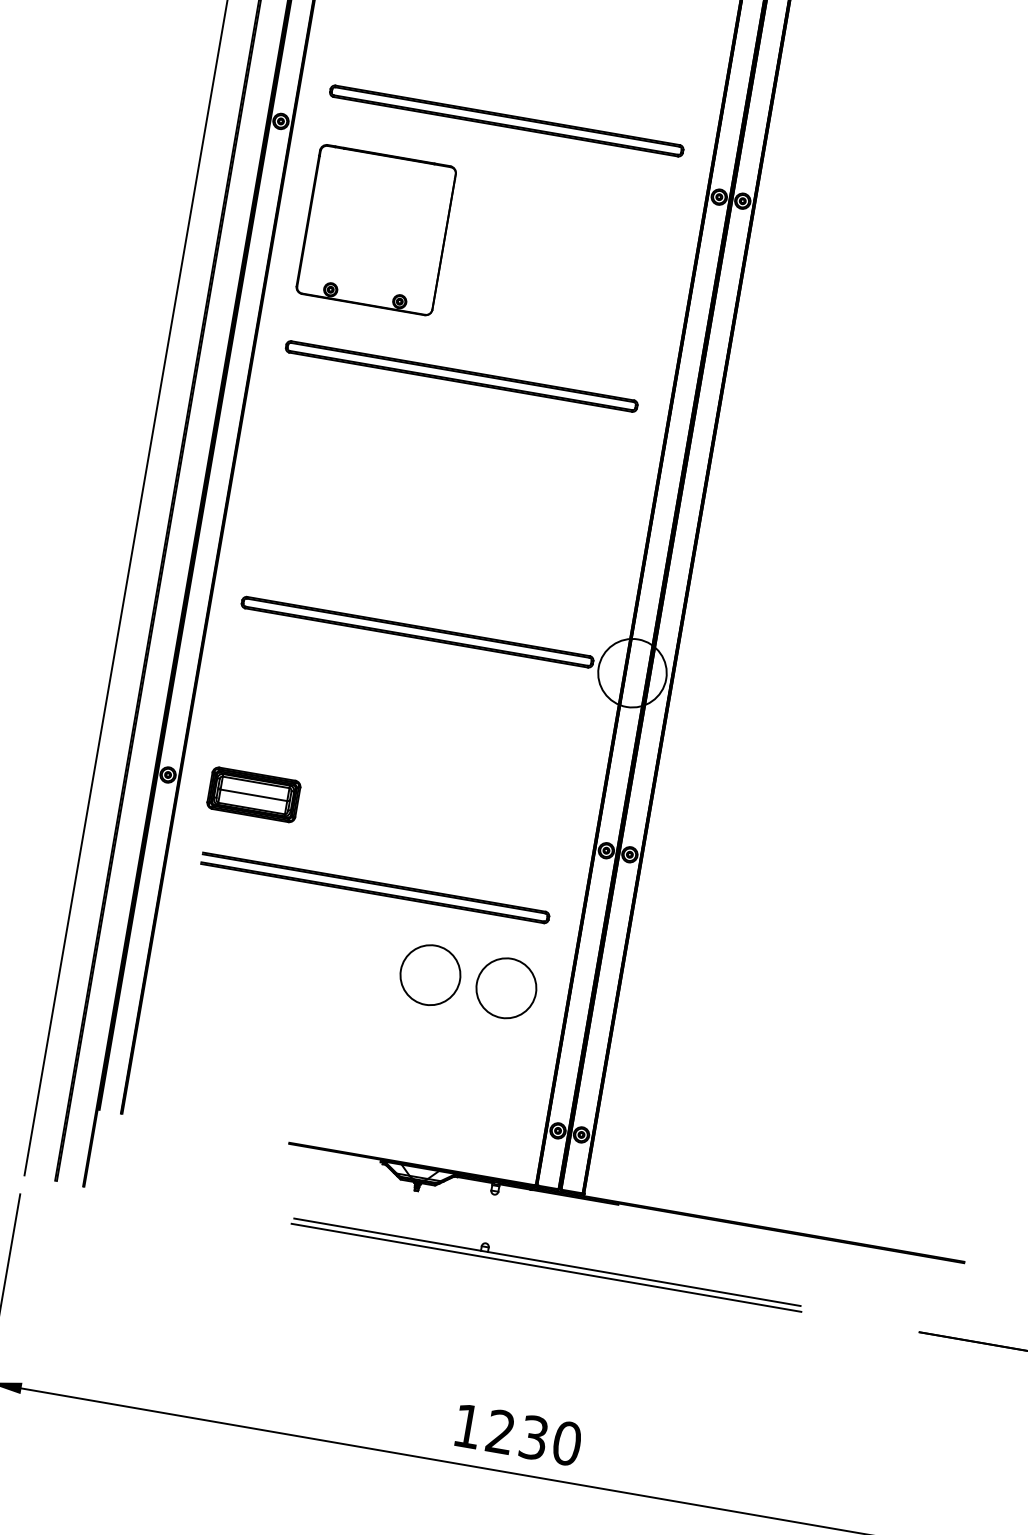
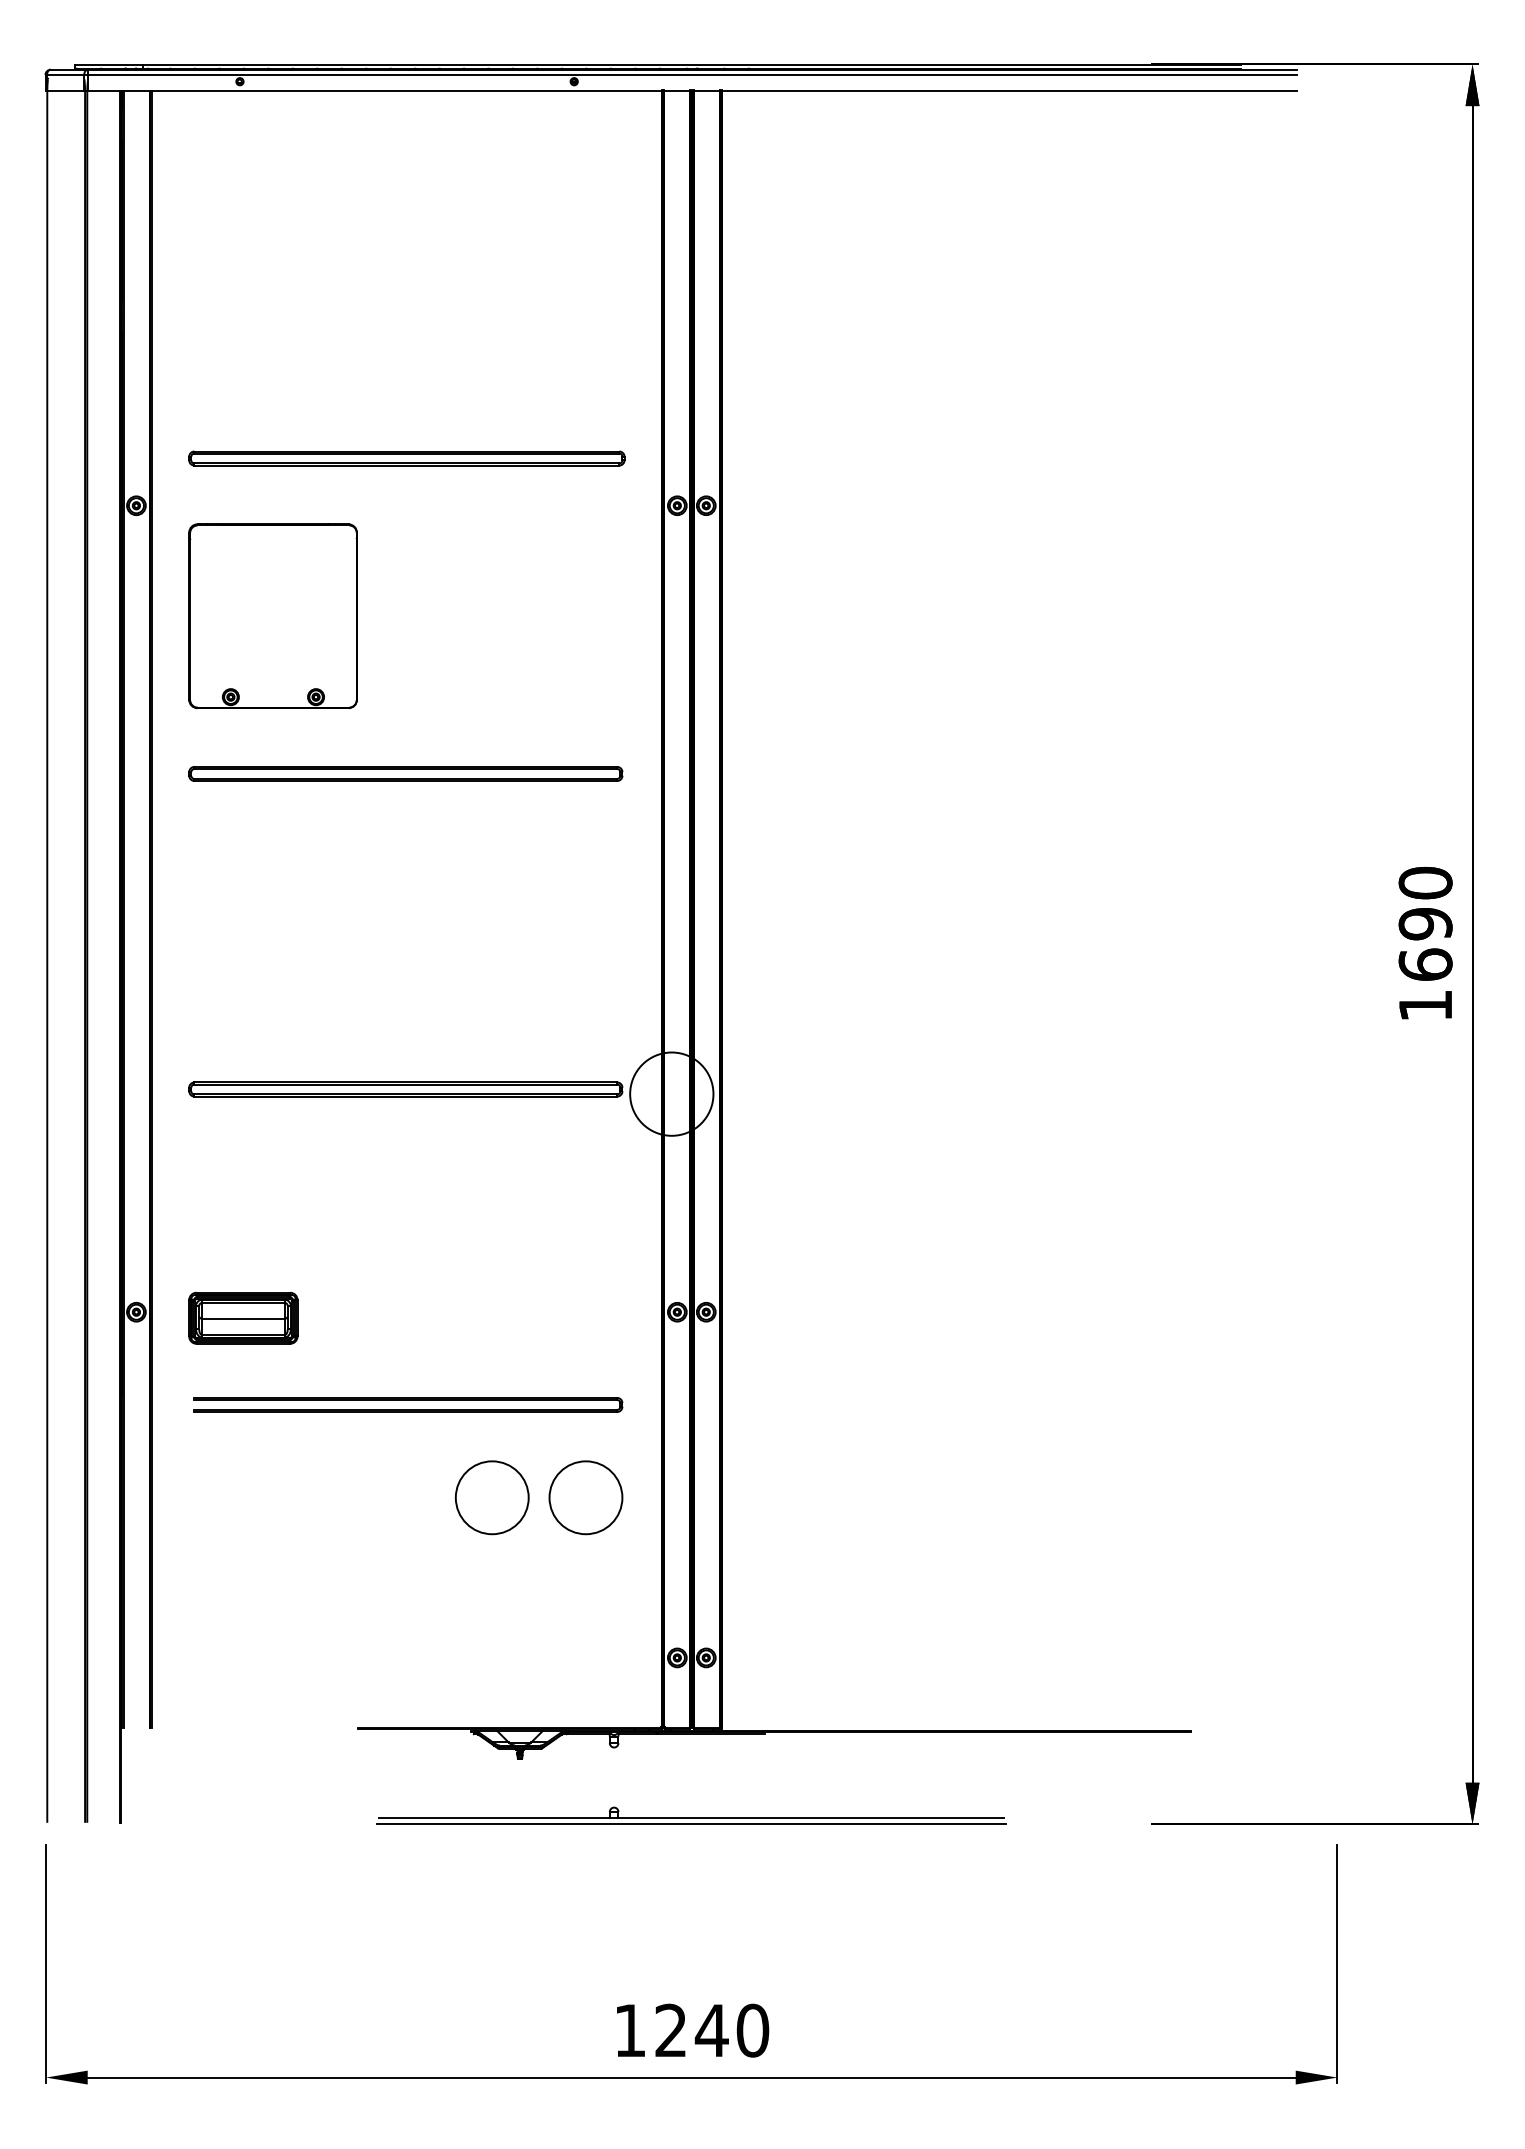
text: (533, 1437) -> (711, 2030), 1230 -> 1240

